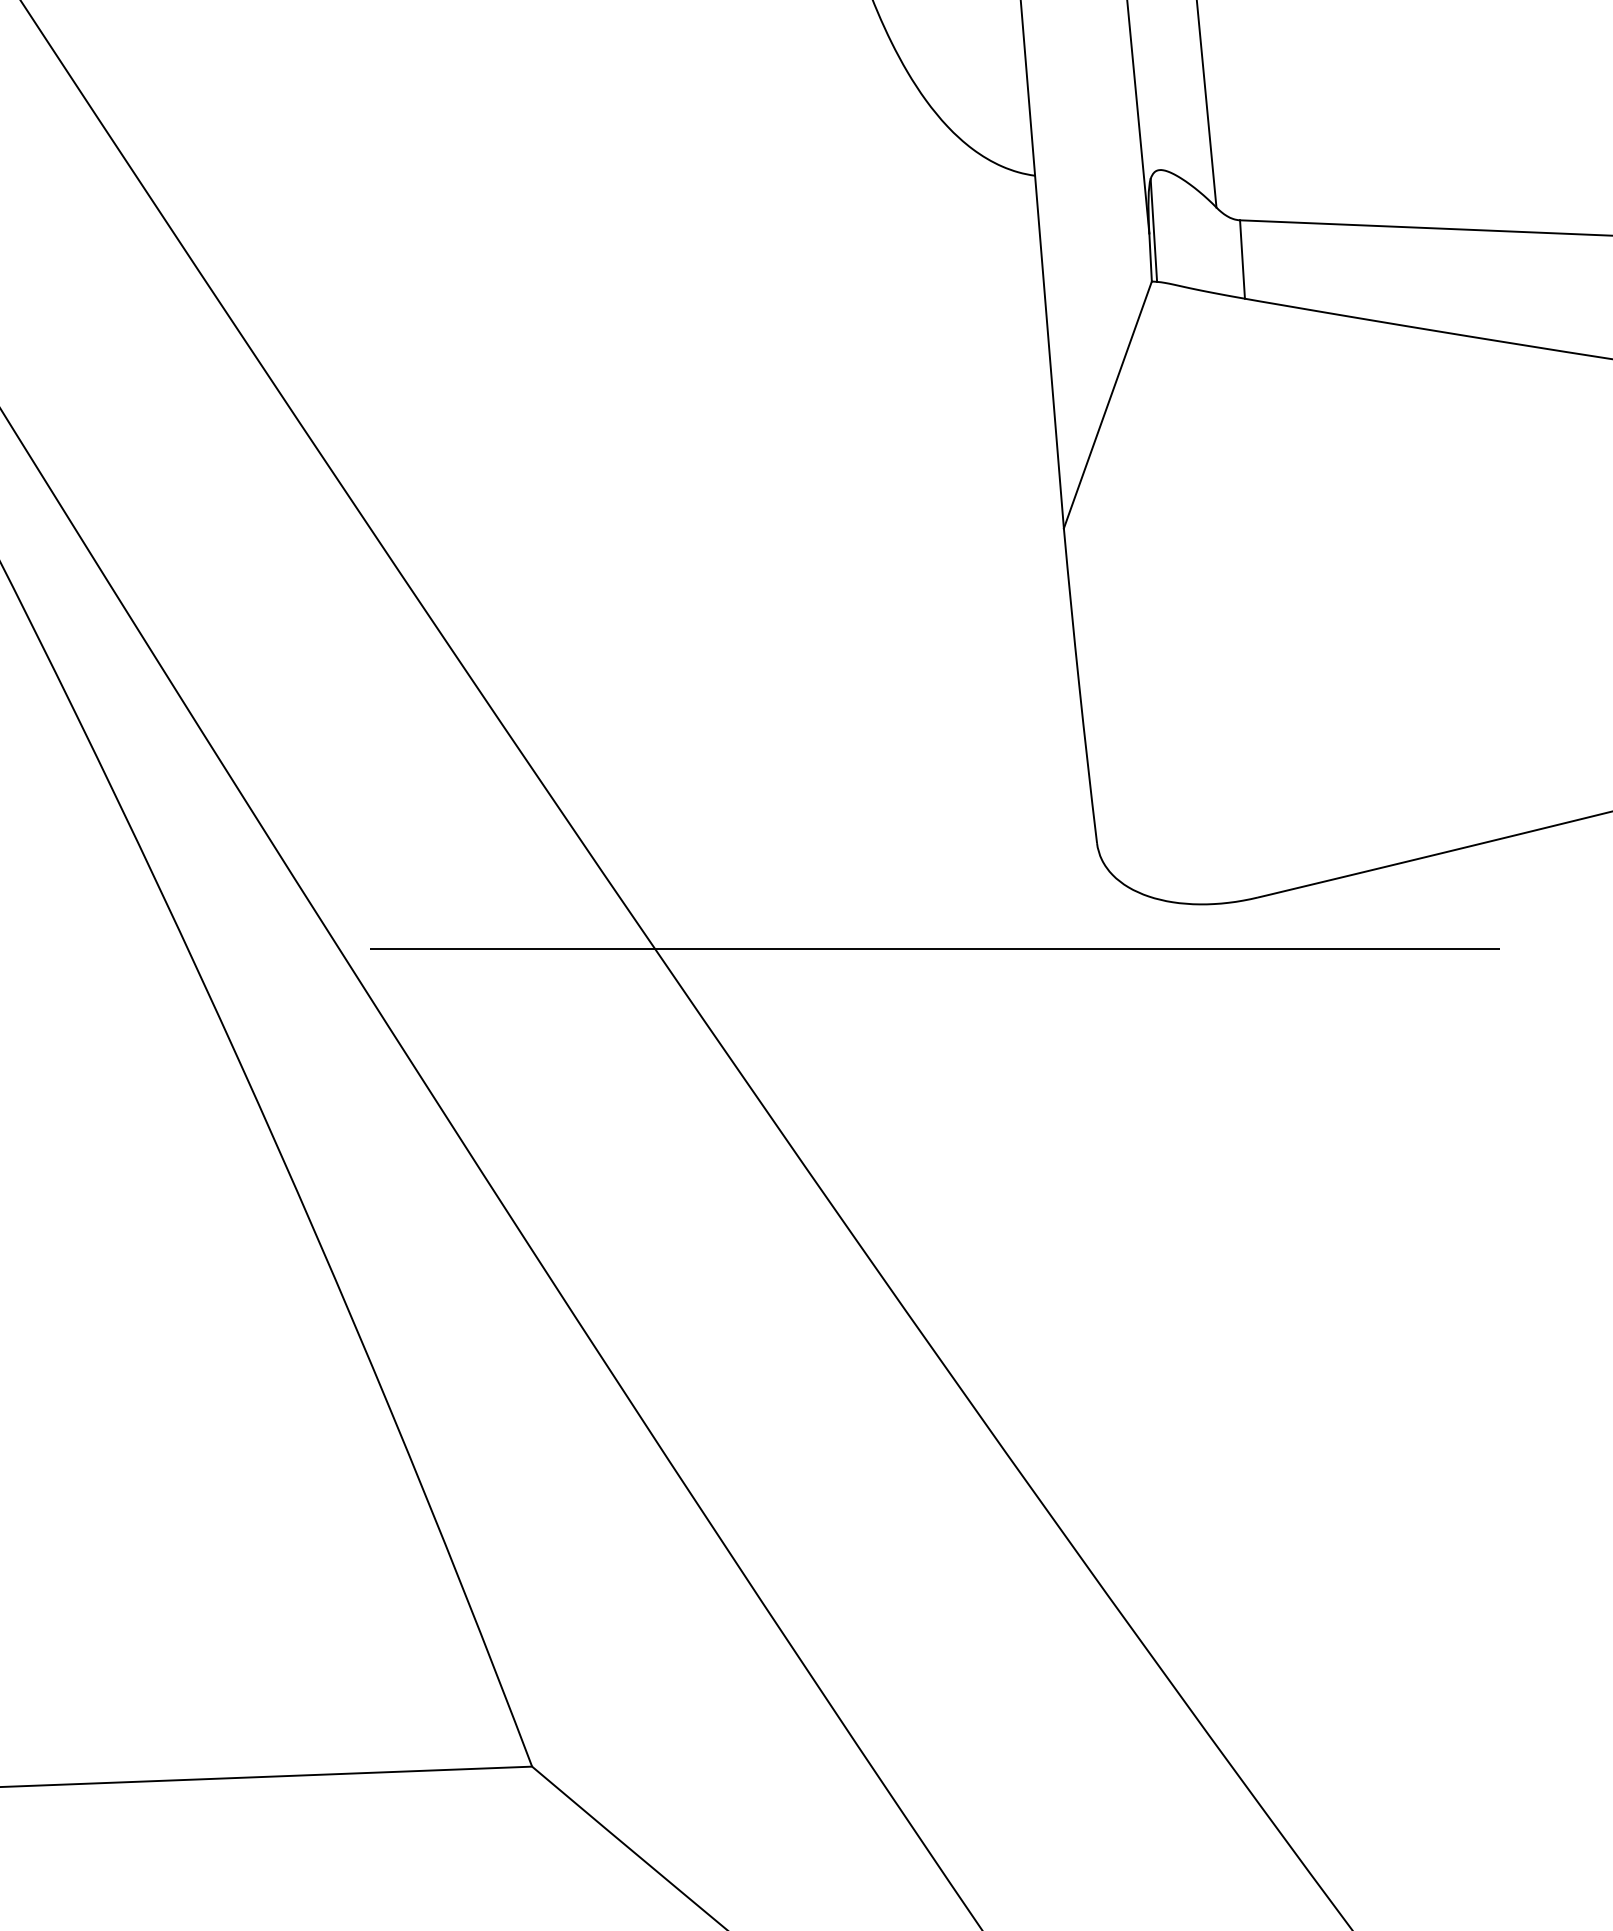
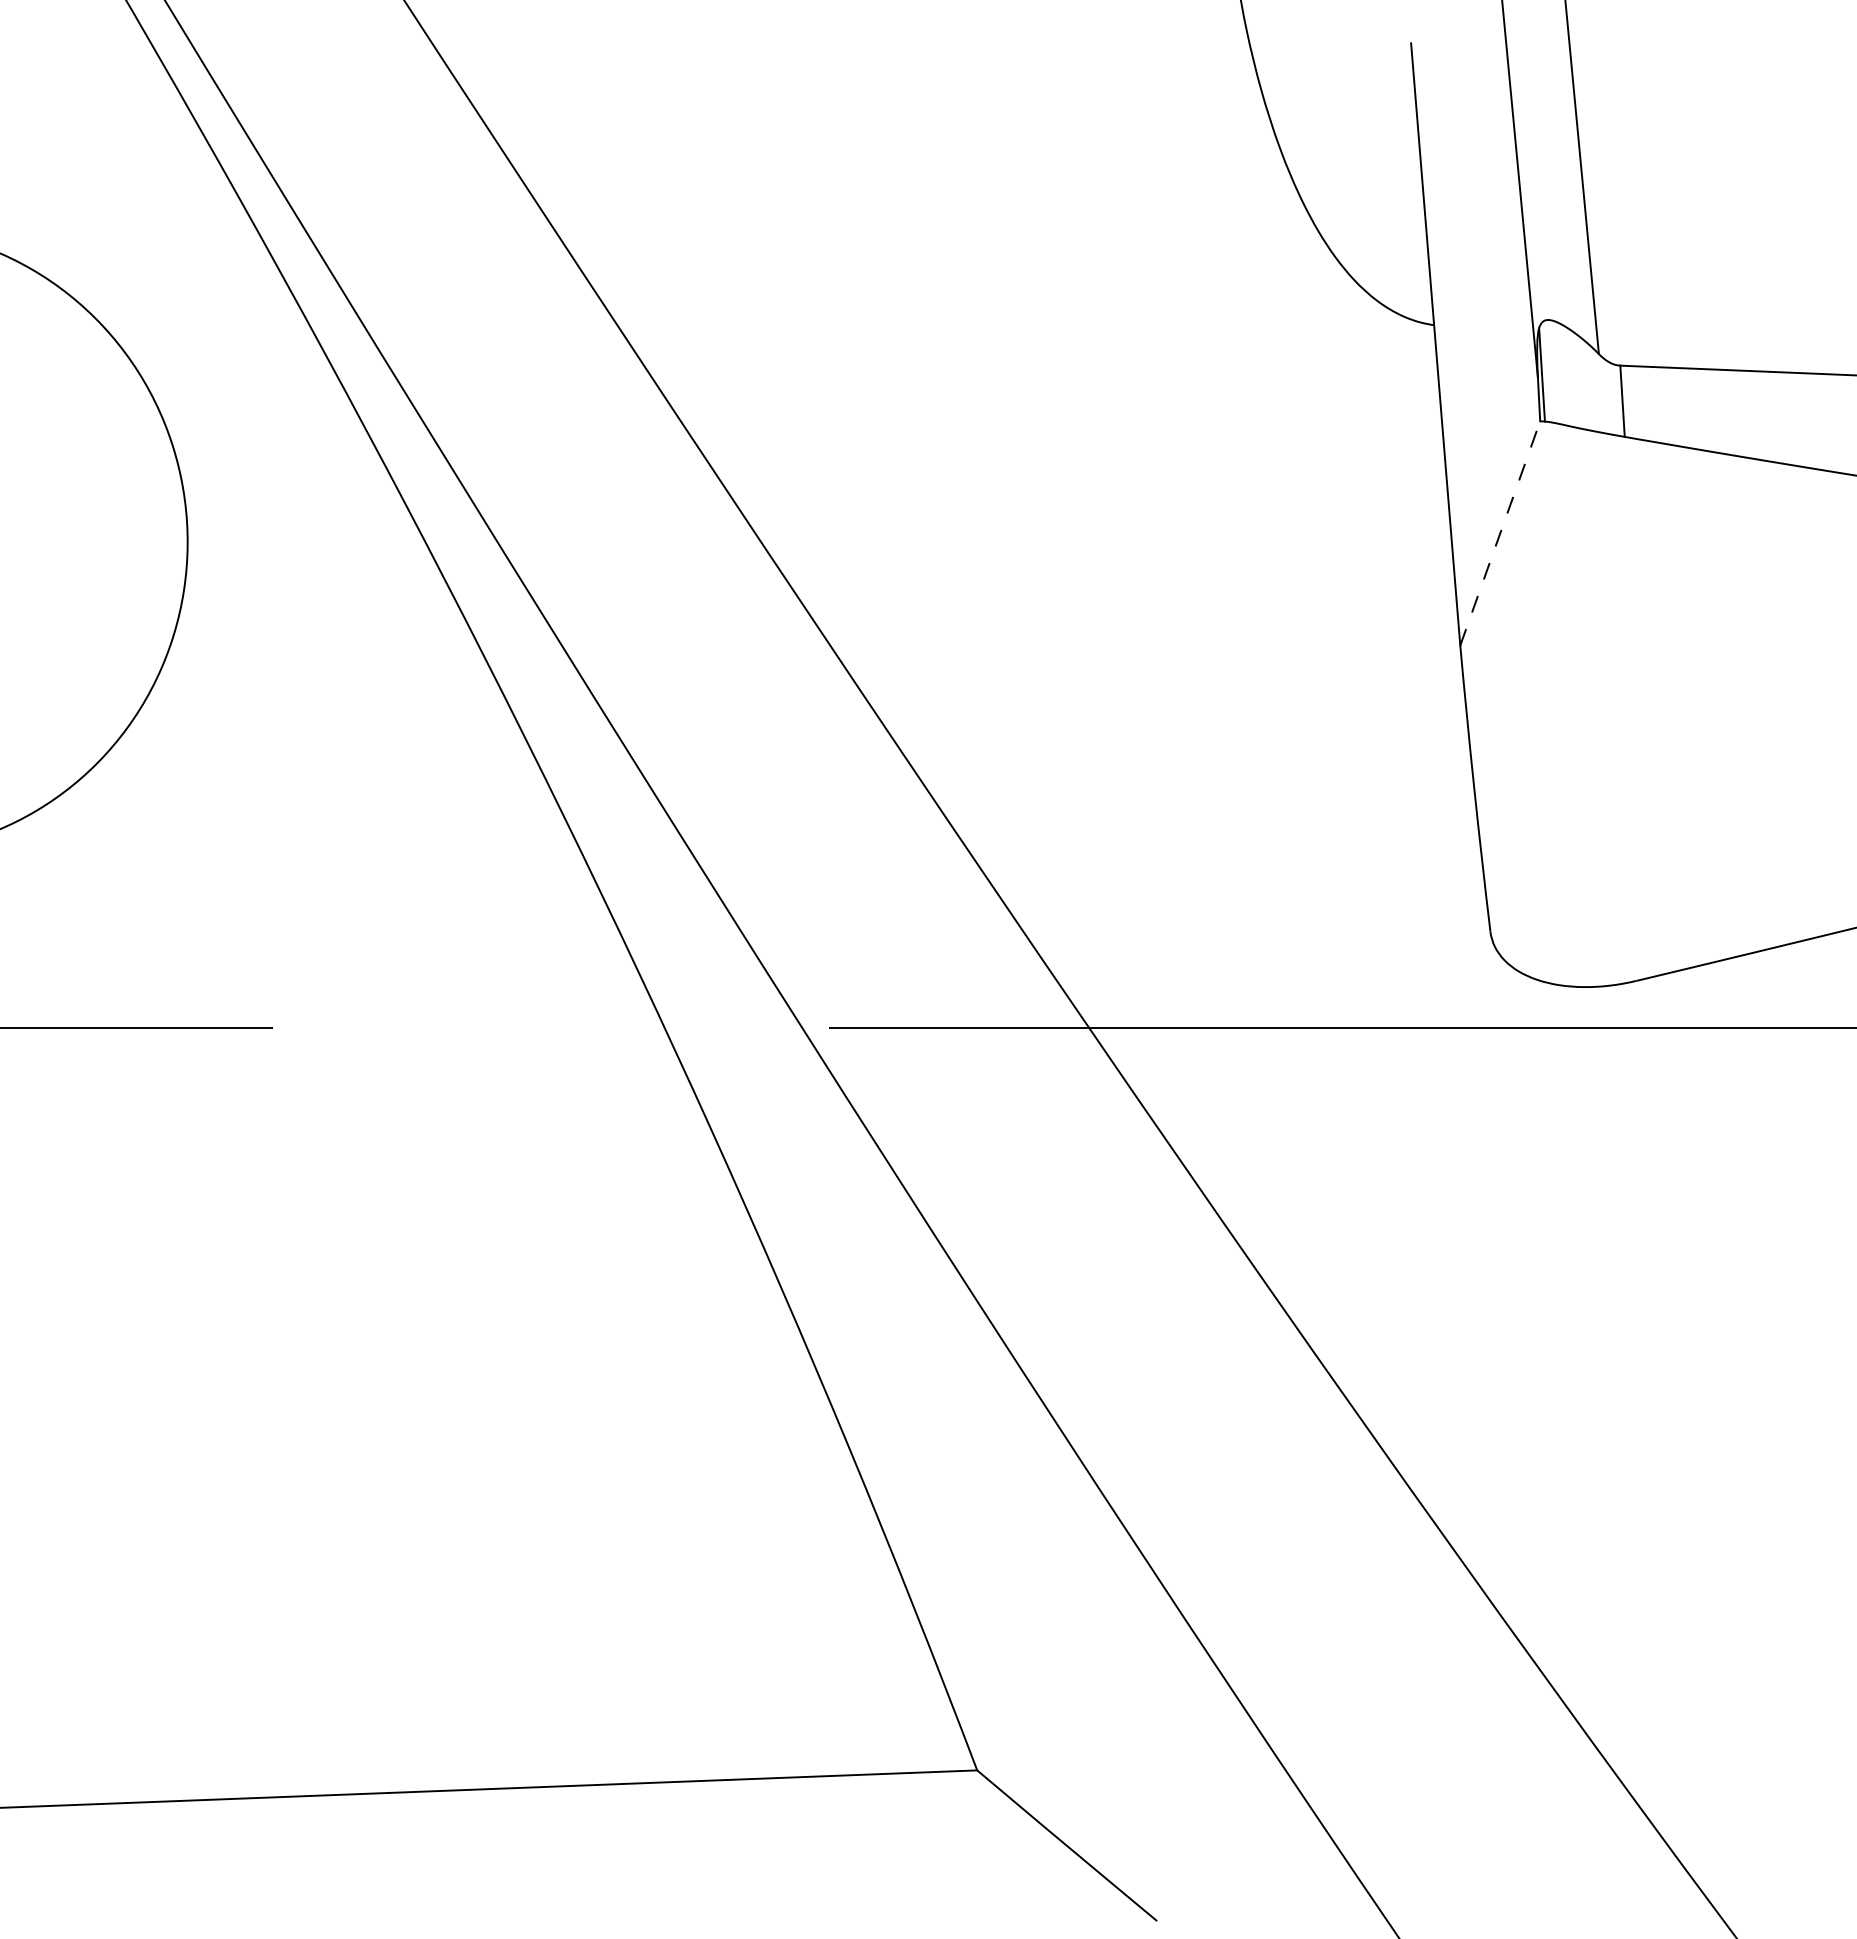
line: (1108, 403) -> (1500, 532), solid -> dashed

